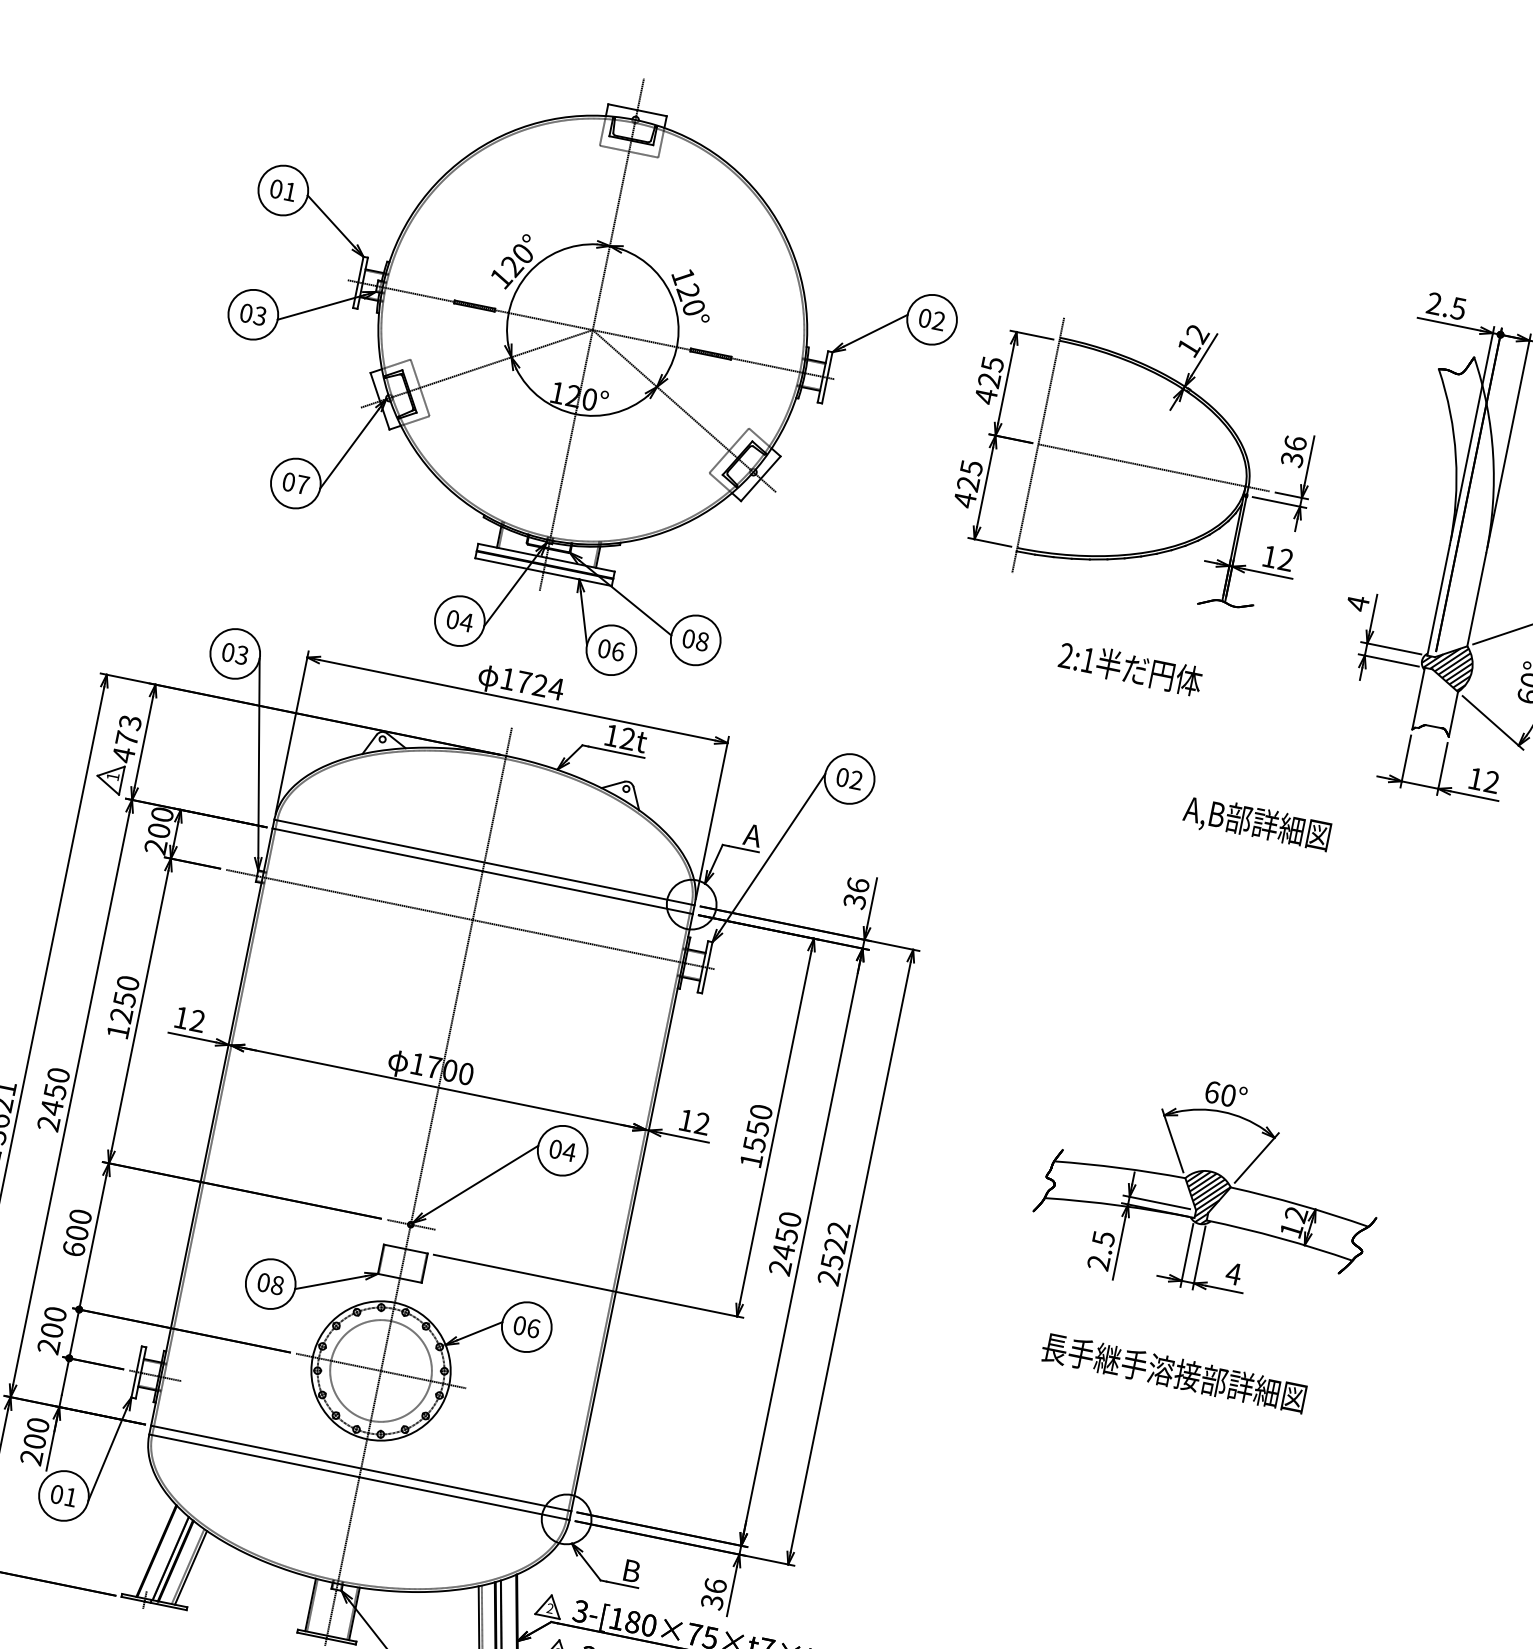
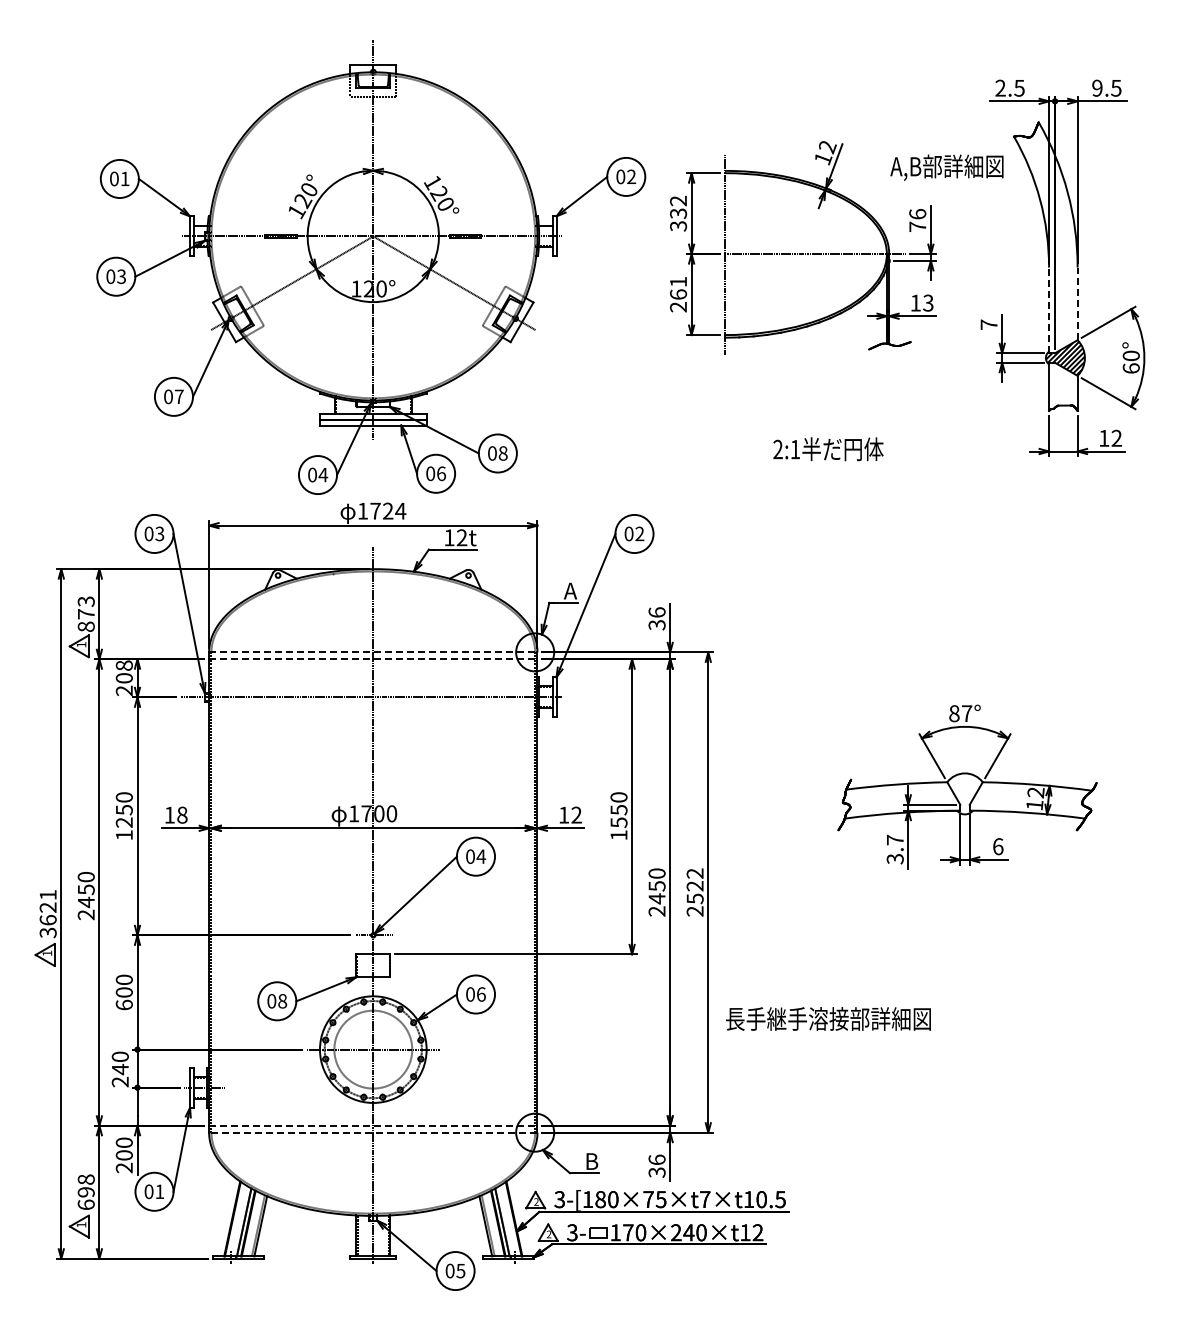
text: (989, 380) -> (678, 213), 425 -> 332
text: (1291, 459) -> (917, 226), 36 -> 76
text: (968, 483) -> (678, 294), 425 -> 261
text: (1285, 560) -> (928, 303), 12 -> 13
line: (1476, 599) -> (1077, 303), solid -> dashed
line: (1439, 600) -> (1049, 310), solid -> dashed
text: (1357, 603) -> (988, 324), 4 -> 7
text: (1130, 668) -> (828, 449), moved
text: (122, 754) -> (85, 626), 473 -> 873
text: (162, 814) -> (124, 665), 200 -> 208
text: (1256, 823) -> (946, 167), moved
line: (484, 862) -> (373, 652), solid -> dashed
line: (482, 871) -> (373, 659), solid -> dashed
text: (198, 1020) -> (182, 814), 12 -> 18
text: (1220, 1093) -> (960, 713), 60° -> 87°
hatch: (1205, 1197) -> (965, 793), removed
text: (1101, 1250) -> (895, 849), 2.5 -> 3.7
text: (1232, 1273) -> (997, 846), 4 -> 6
text: (51, 1330) -> (119, 1069), 200 -> 240
text: (1174, 1372) -> (828, 1018), moved
line: (361, 1468) -> (373, 1125), solid -> dashed
line: (358, 1476) -> (372, 1132), solid -> dashed

